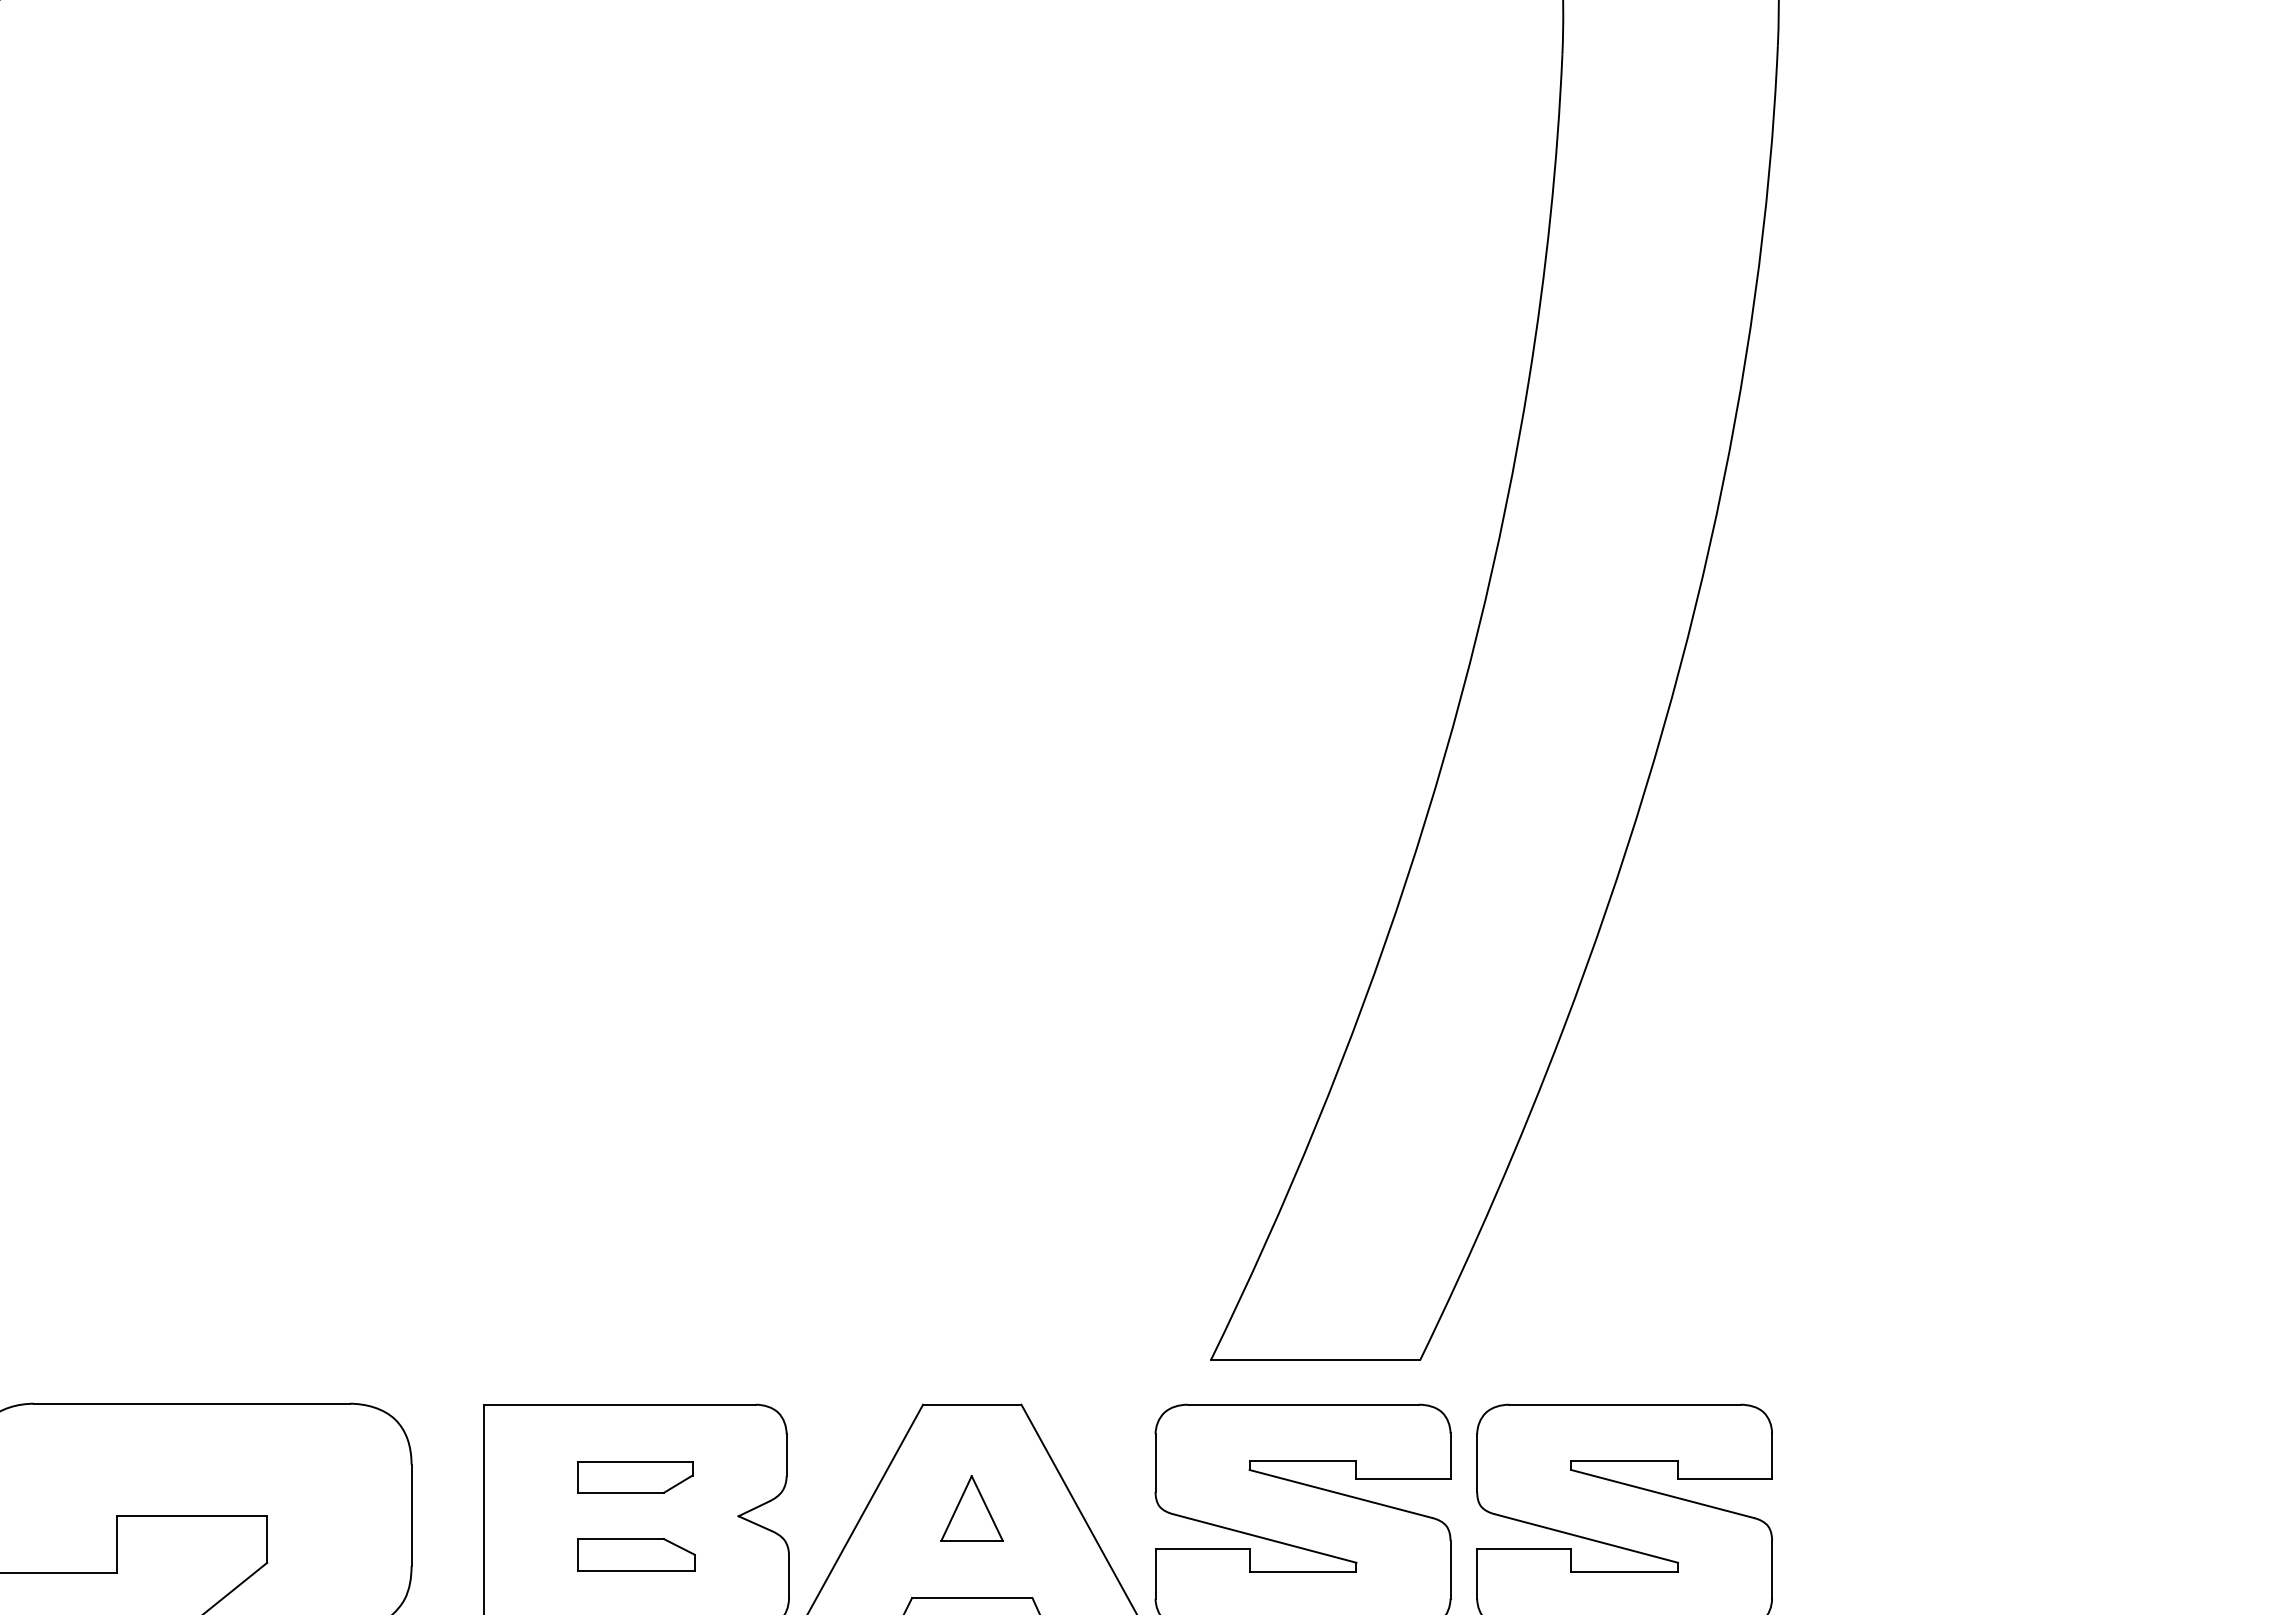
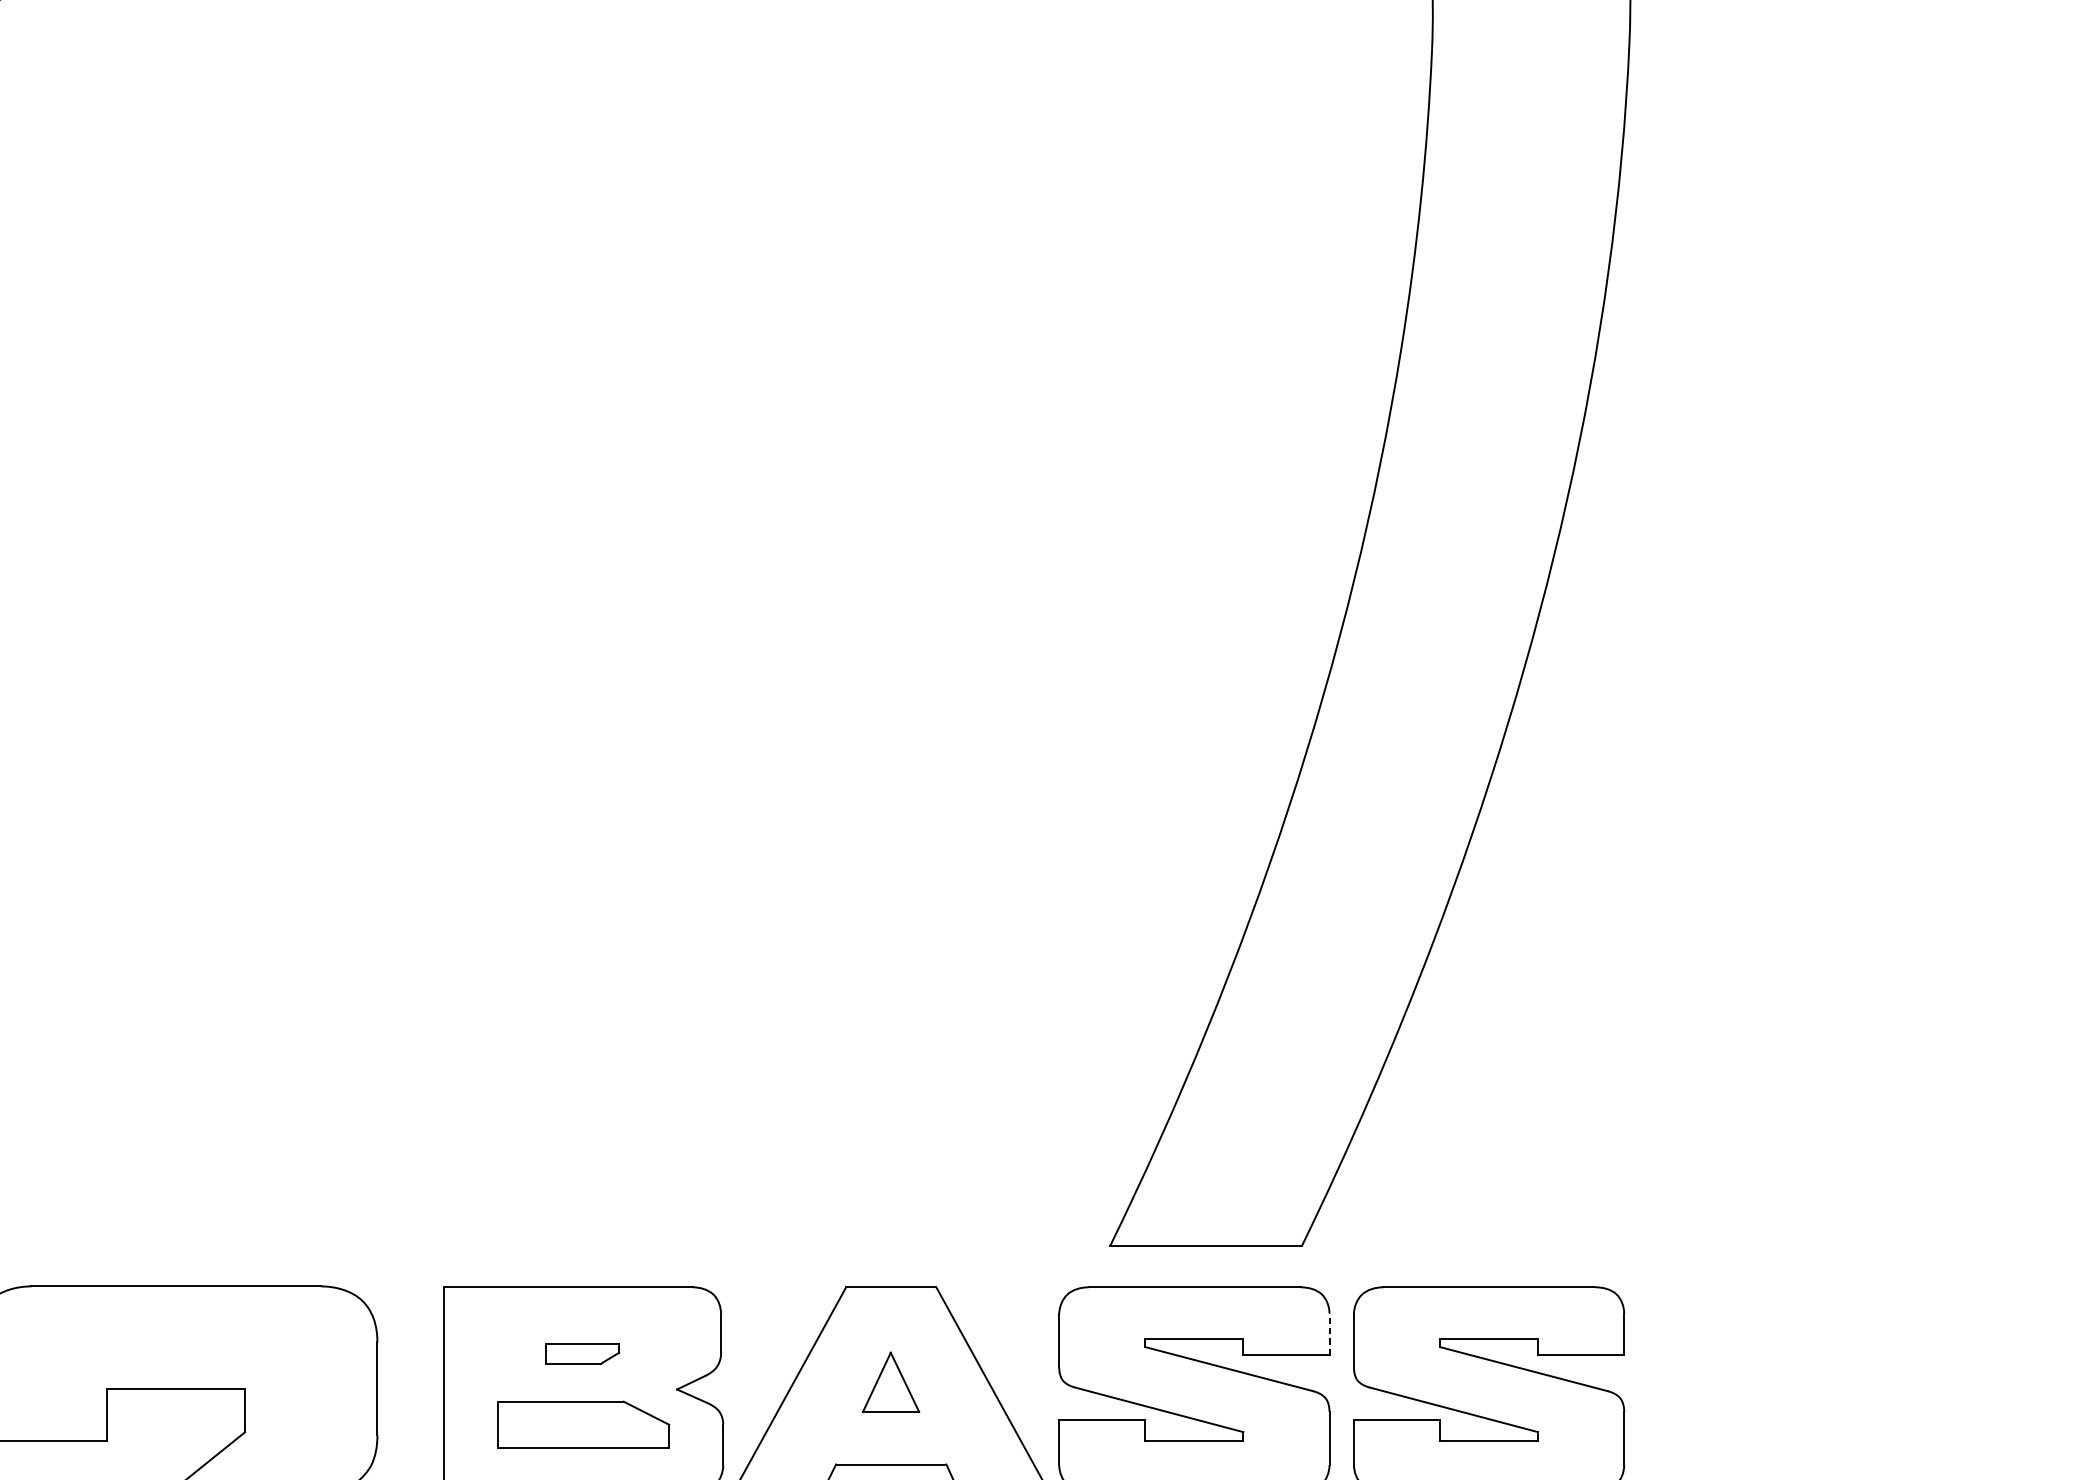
line: (1450, 1455) -> (1329, 1333), solid -> dashed
part: (635, 1477) -> (582, 1353), size x0.7
part: (636, 1554) -> (583, 1424), size x1.6

